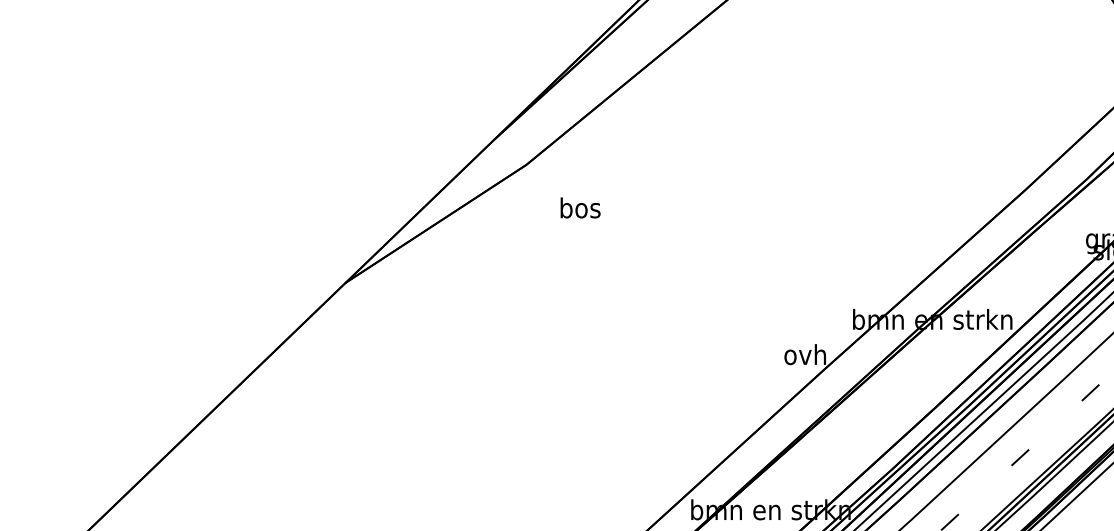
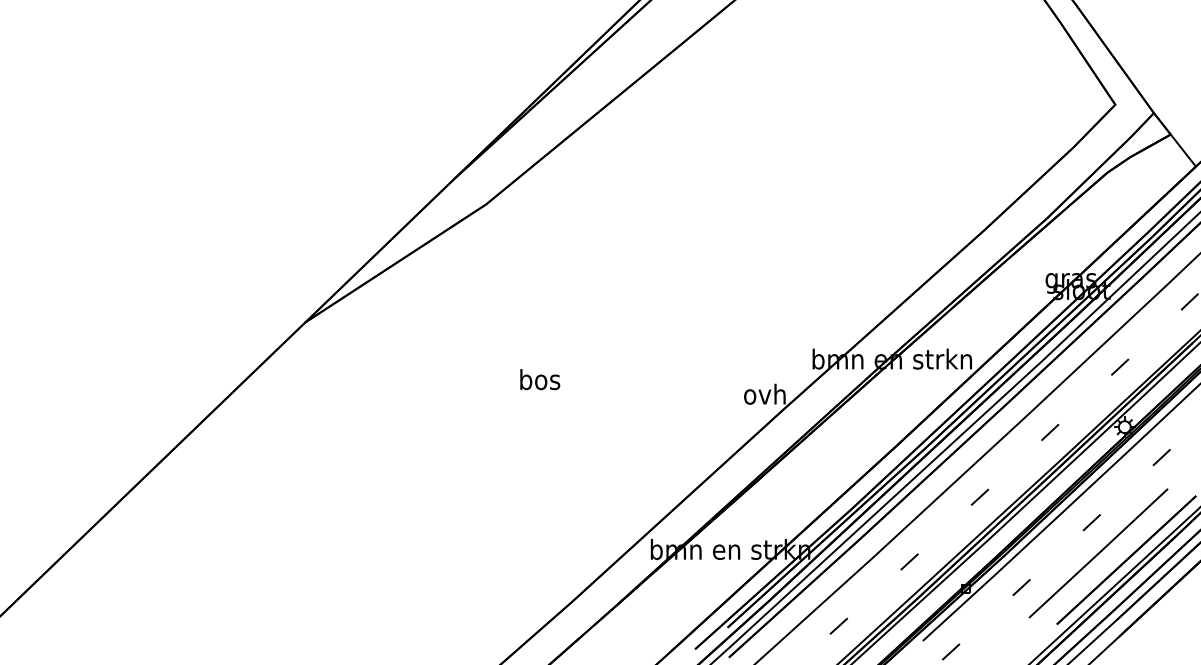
text: (580, 207) -> (540, 379), moved

